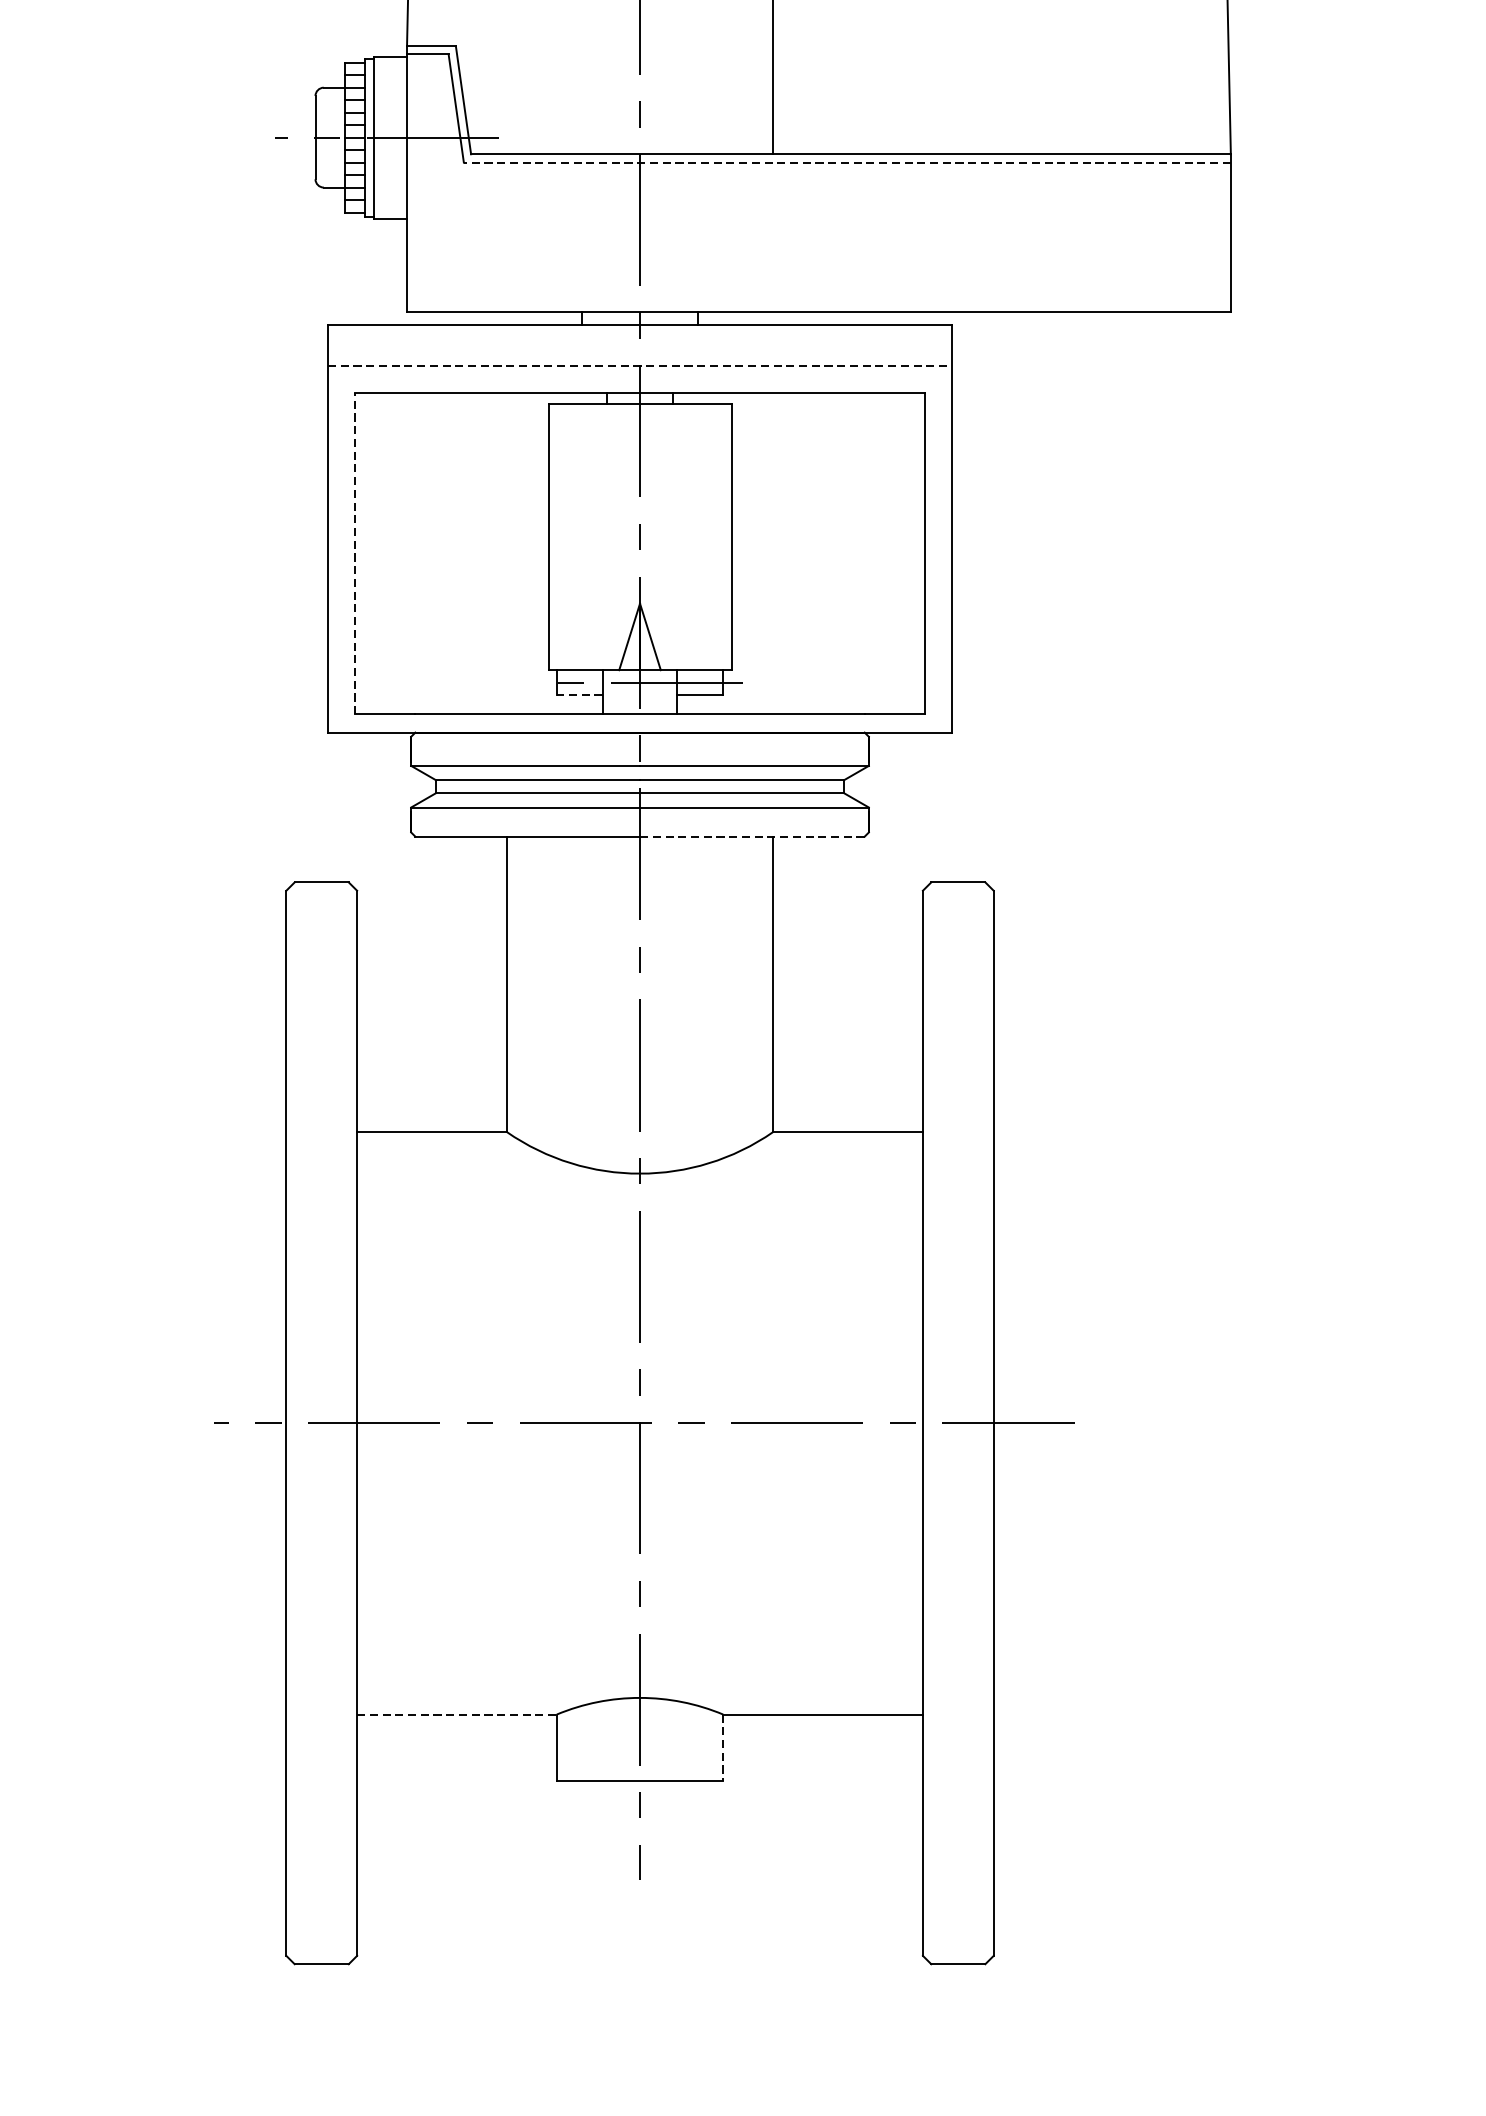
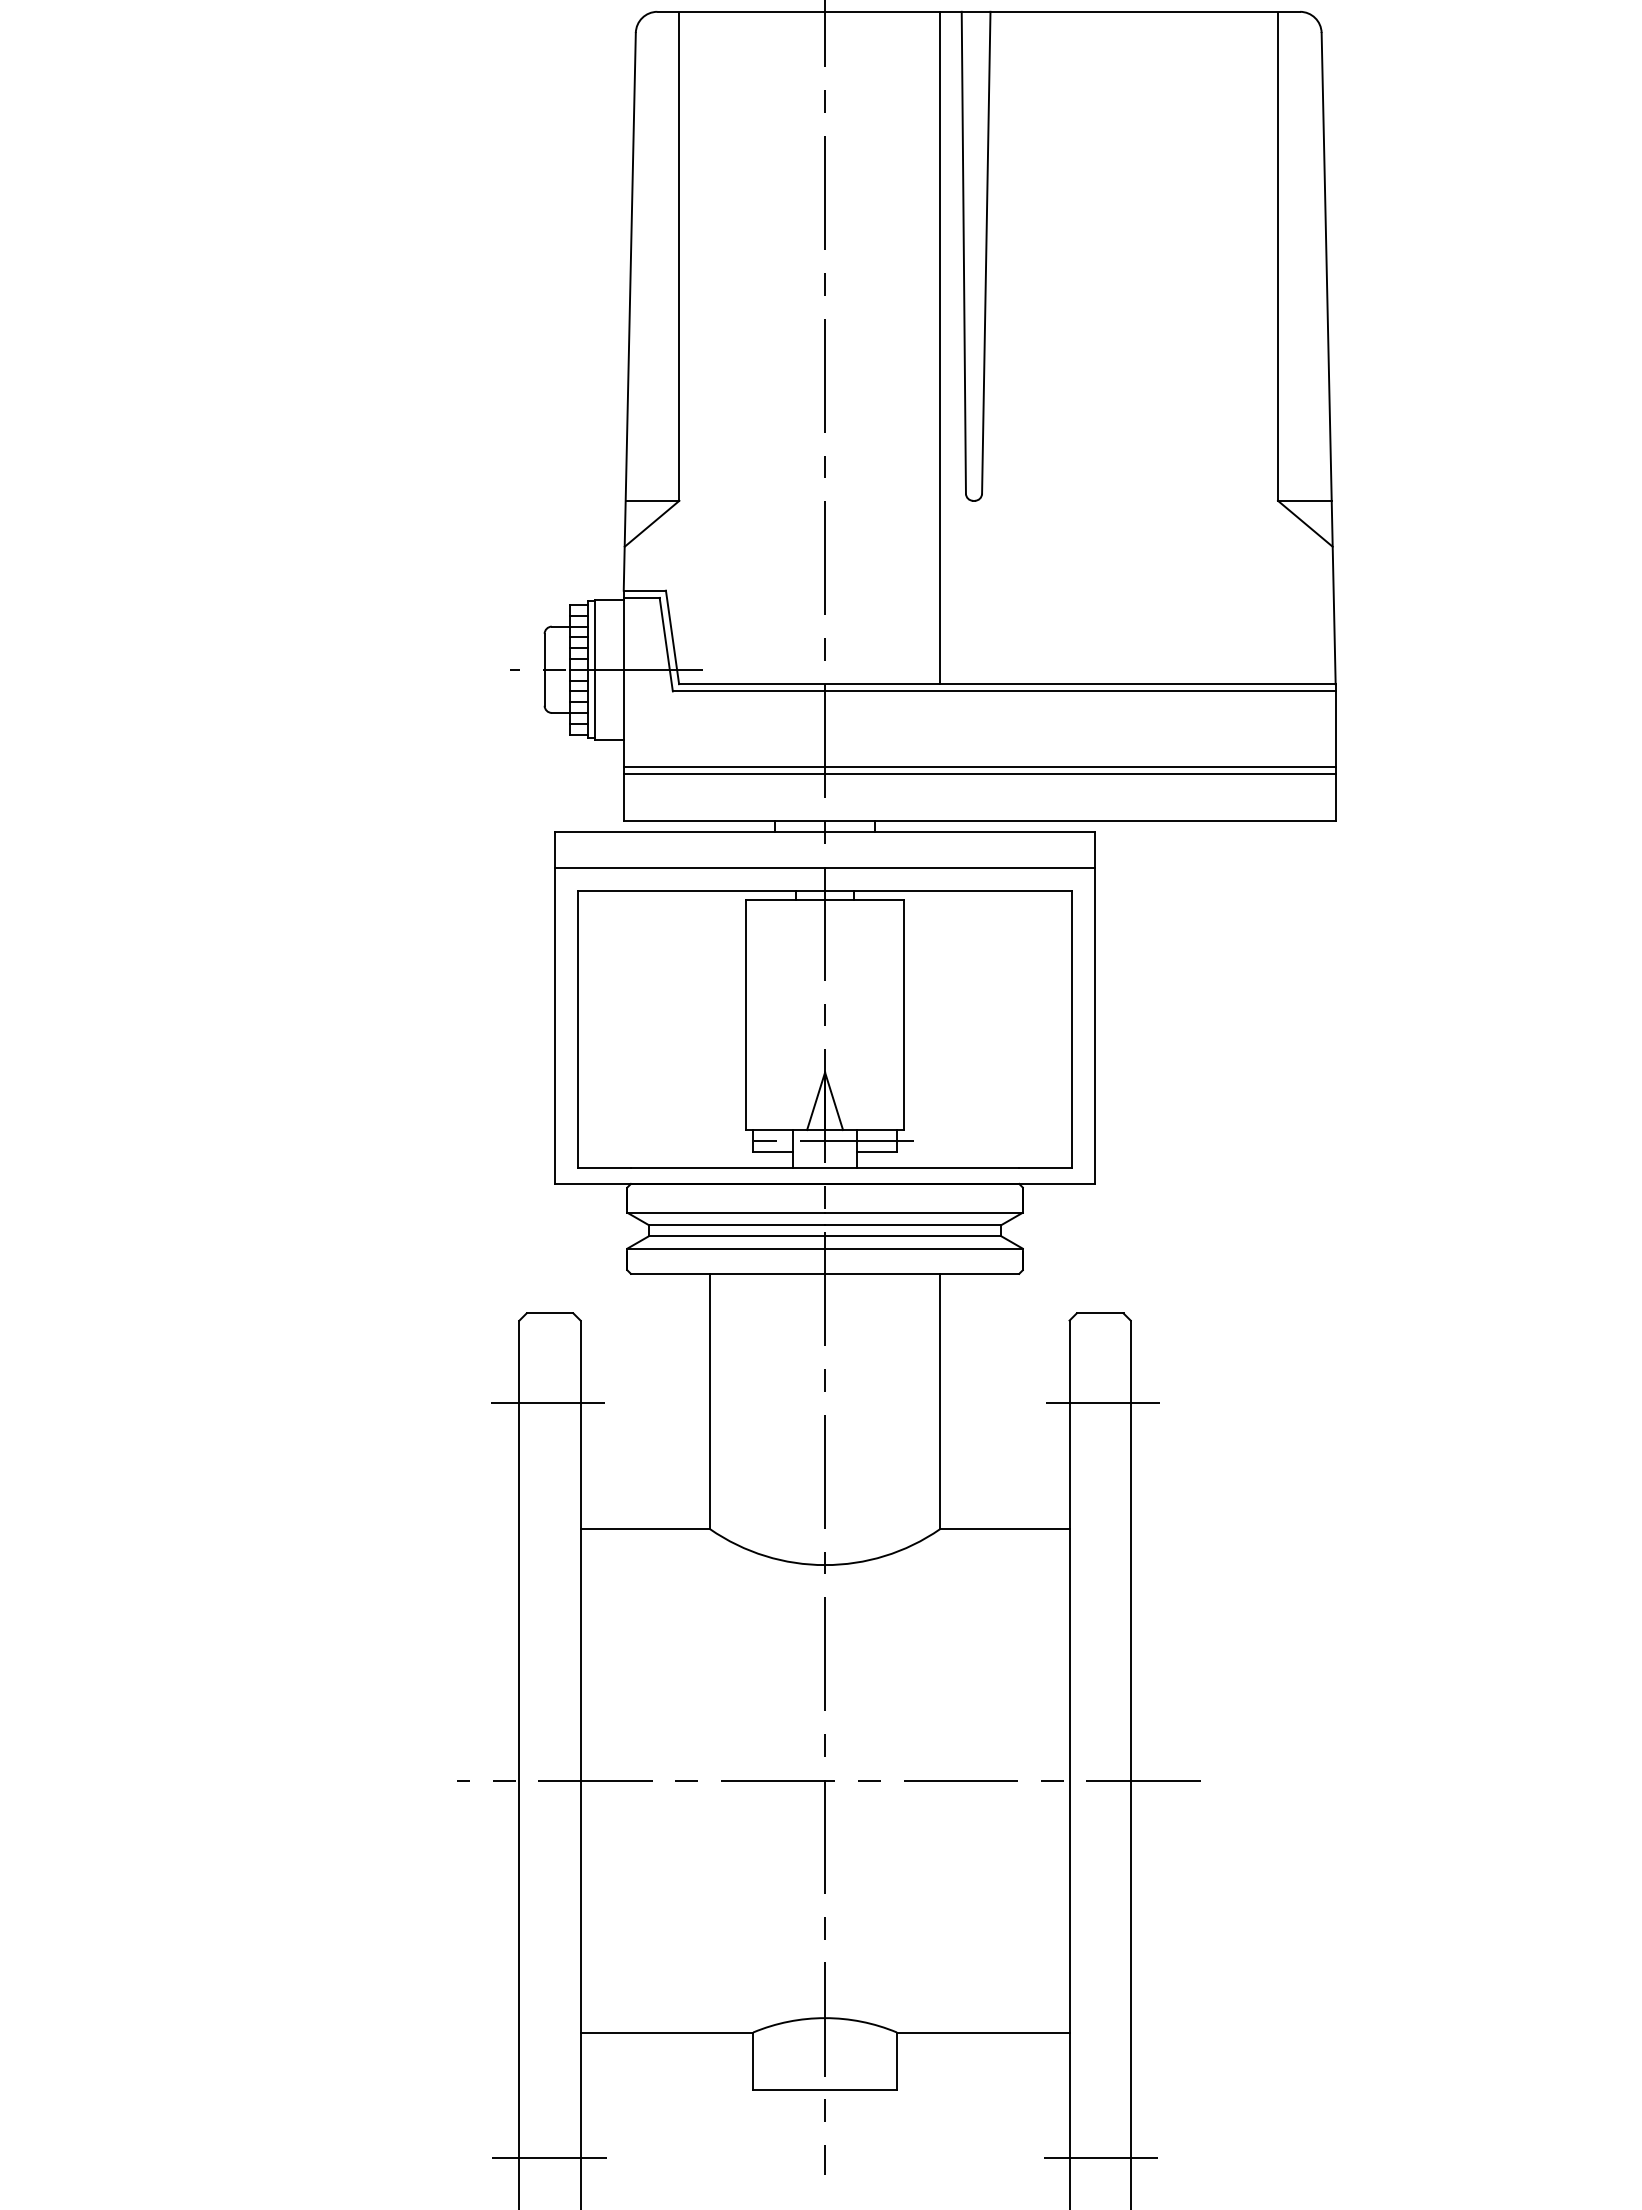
line: (846, 162) -> (1003, 691), dashed -> solid
line: (818, 249) -> (979, 766), added
line: (818, 258) -> (979, 774), added
line: (640, 366) -> (825, 867), dashed -> solid
line: (354, 553) -> (578, 1029), dashed -> solid
line: (579, 695) -> (772, 1151), dashed -> solid
line: (752, 836) -> (922, 1273), dashed -> solid
line: (323, 986) -> (551, 1403), added
line: (955, 986) -> (1097, 1403), added
line: (457, 1714) -> (667, 2032), dashed -> solid
line: (723, 1748) -> (897, 2061), dashed -> solid
line: (324, 1860) -> (552, 2158), added
line: (954, 1860) -> (1096, 2158), added

